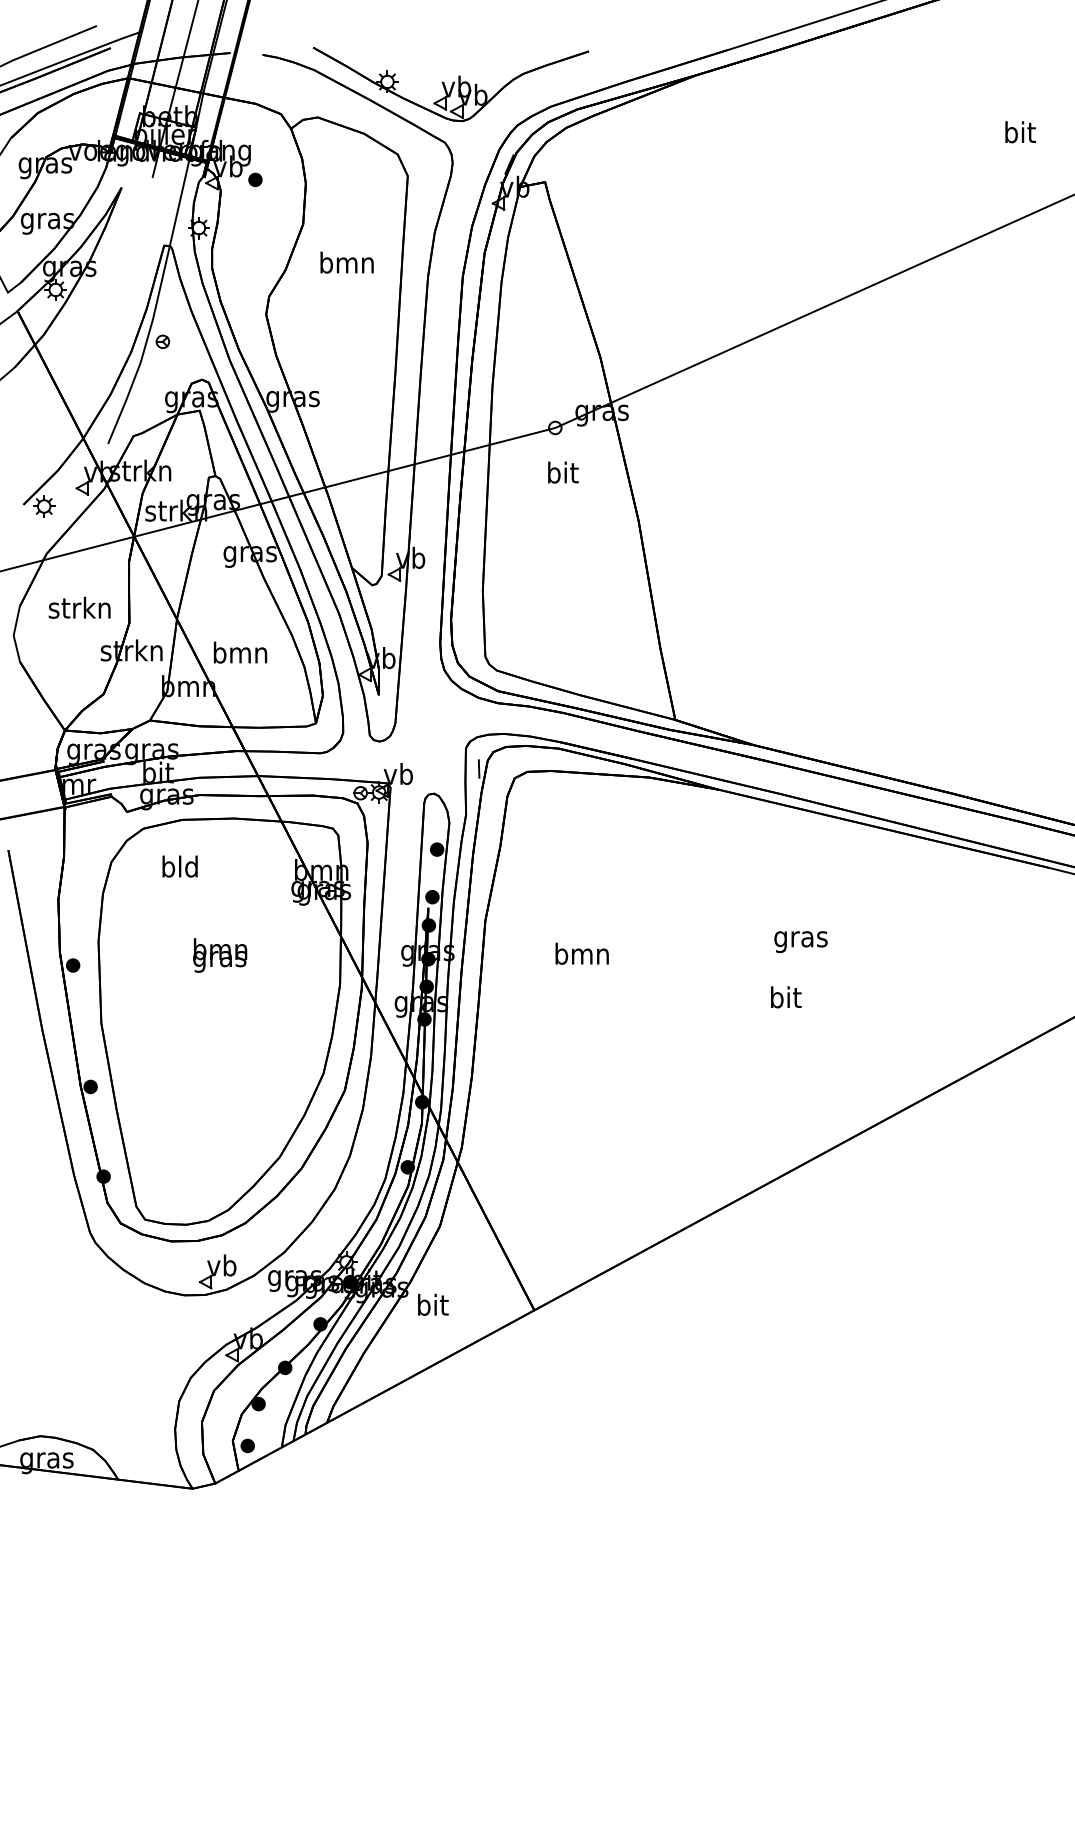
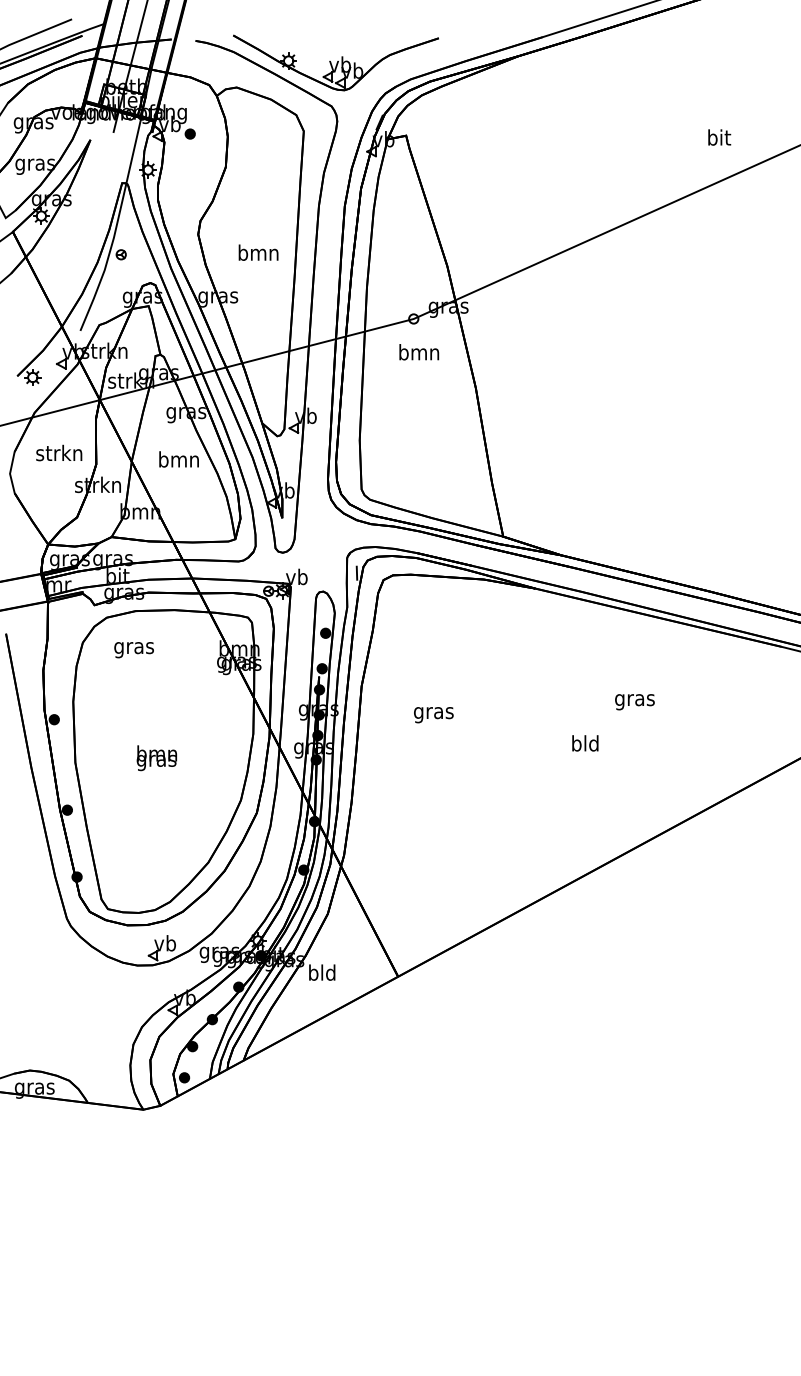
text: (1020, 132) -> (719, 137), moved
text: (347, 262) -> (258, 252), moved
text: (562, 472) -> (419, 352), bit -> bmn
text: (239, 652) -> (178, 459), moved
text: (179, 868) -> (133, 647), bld -> gras
text: (800, 942) -> (634, 702), moved
text: (219, 955) -> (156, 758), moved
text: (581, 955) -> (433, 712), bmn -> gras
text: (785, 997) -> (585, 743), bit -> bld
text: (432, 1304) -> (322, 972), bit -> bld

